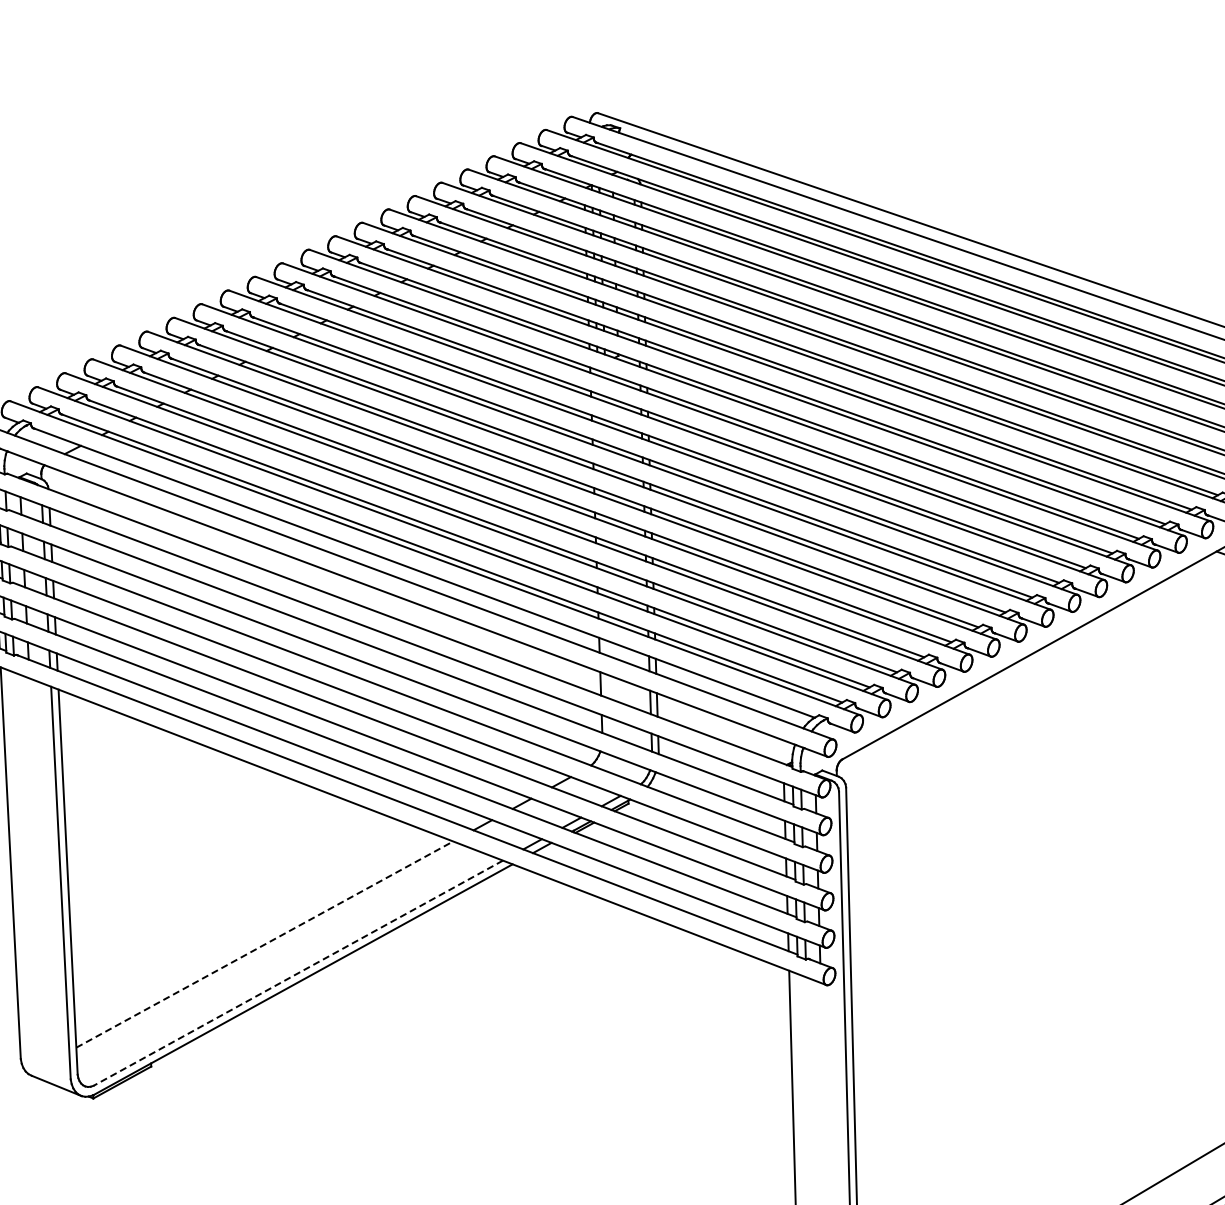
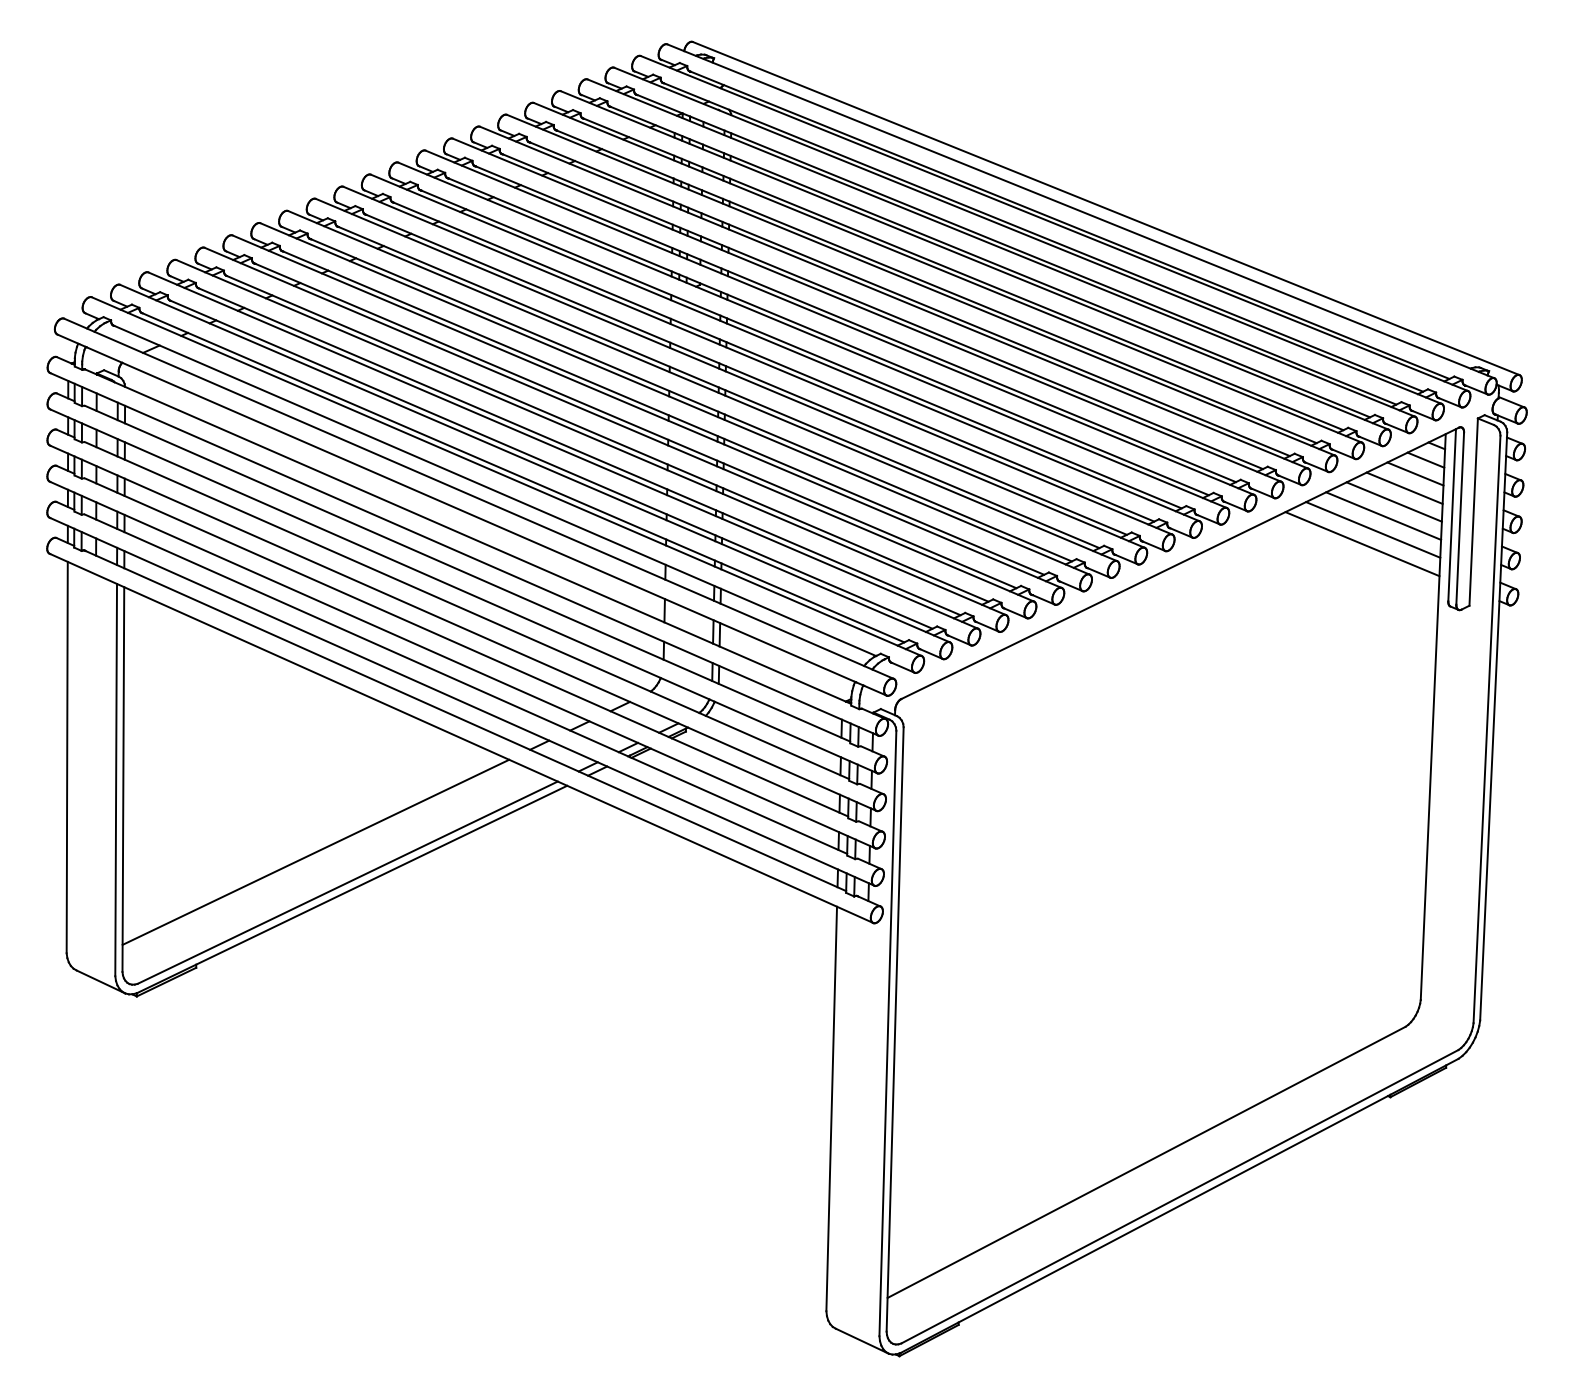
line: (265, 944) -> (316, 852), dashed -> solid
line: (298, 973) -> (347, 882), dashed -> solid

